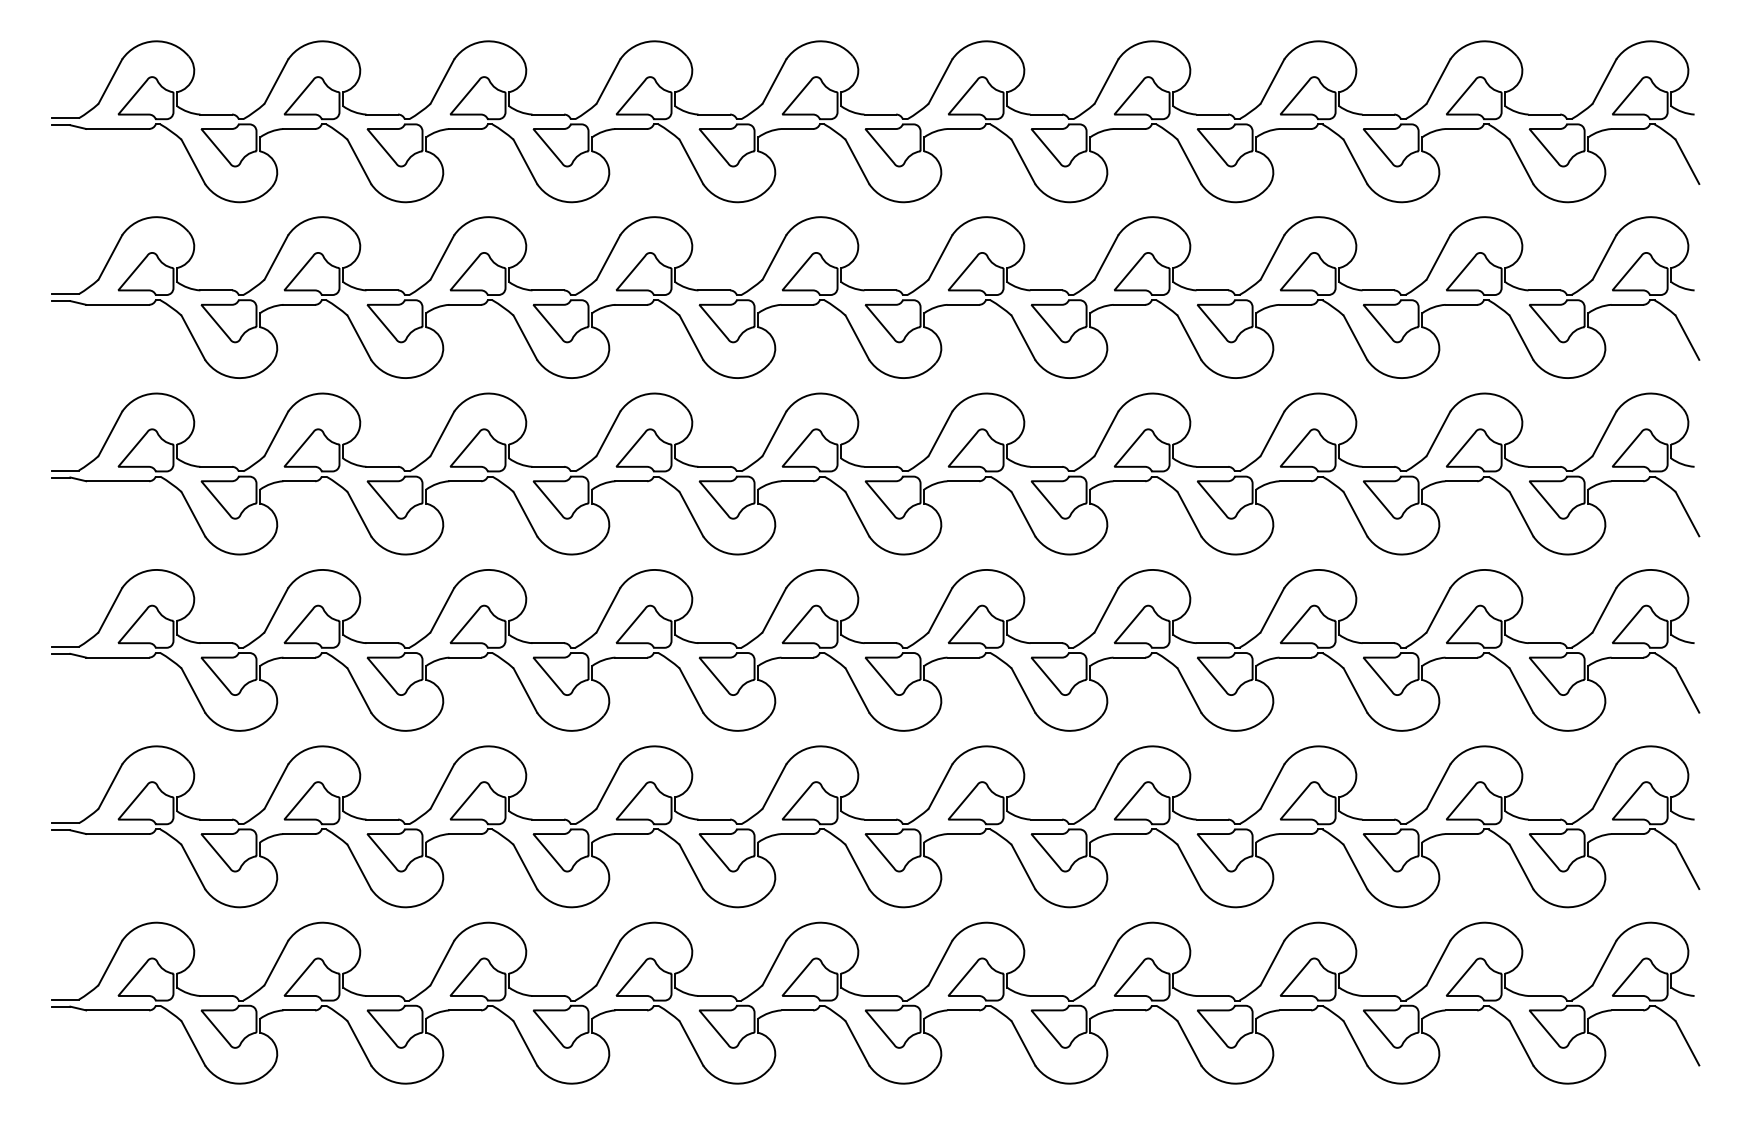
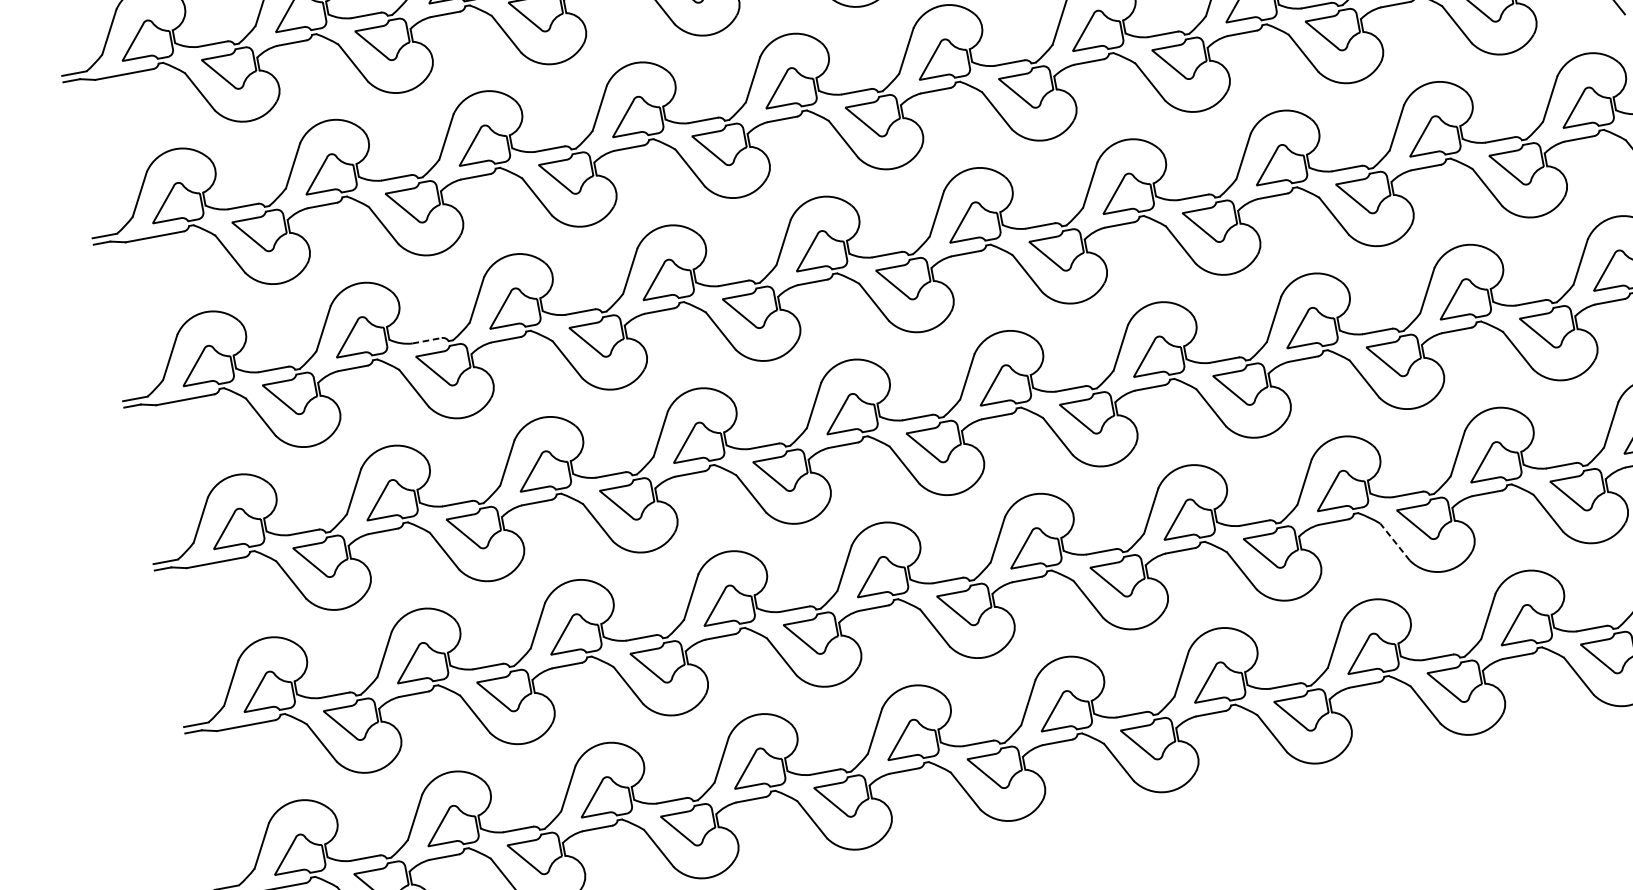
line: (382, 466) -> (427, 340), solid -> dashed
line: (1355, 866) -> (1395, 541), solid -> dashed

